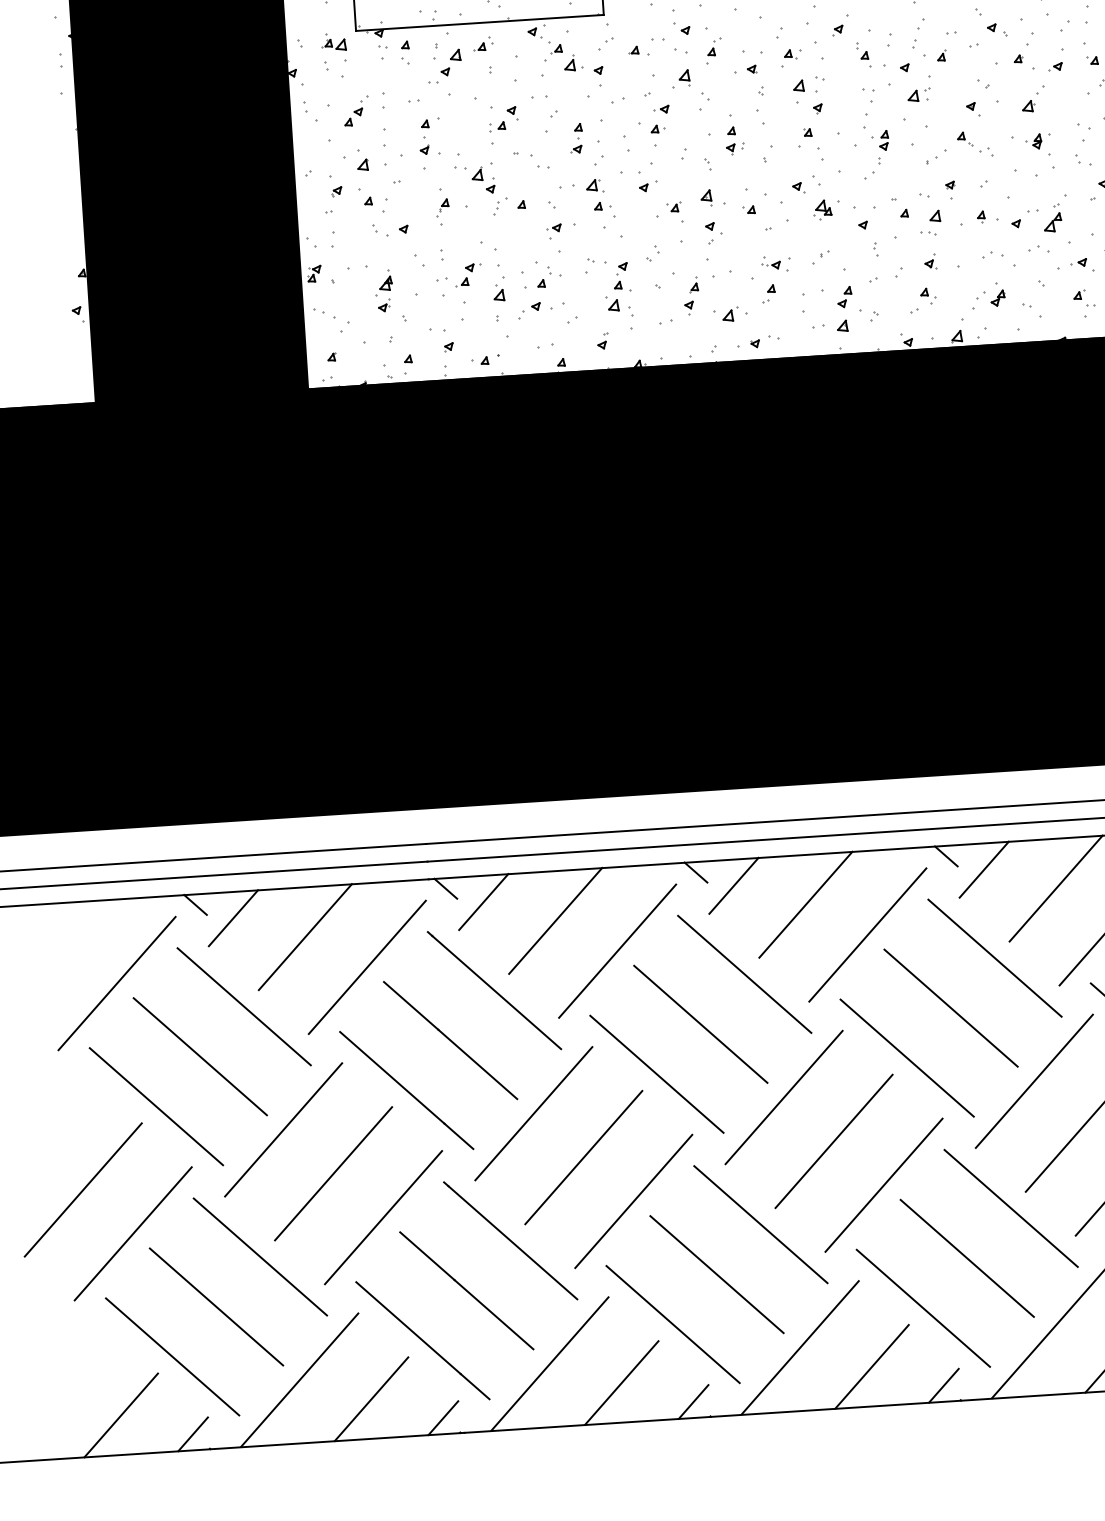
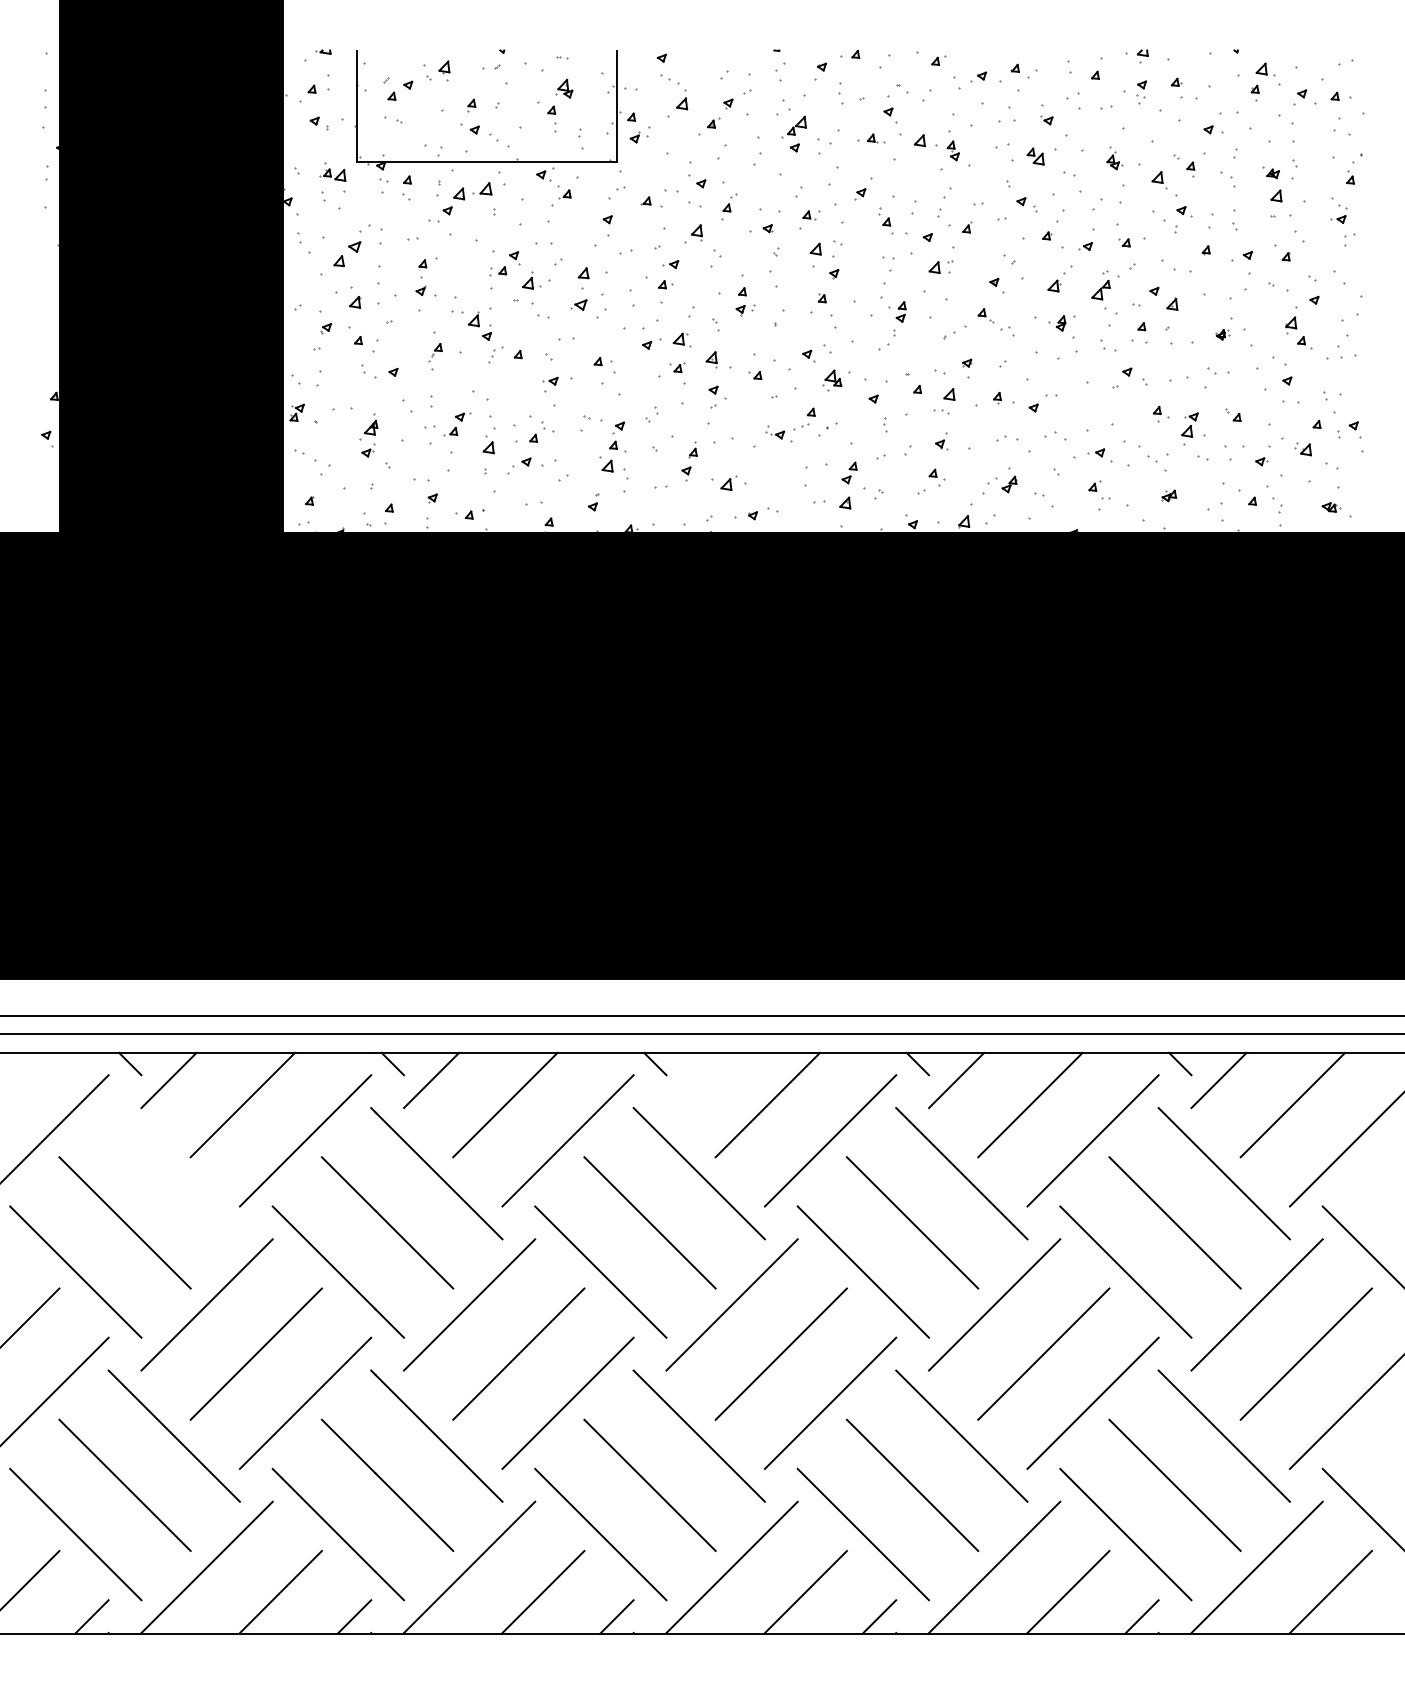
part: (483, 43) -> (489, 183), size x1.6
part: (572, 62) -> (531, 280), moved
part: (356, 110) -> (352, 245), size x1.4
part: (575, 137) -> (579, 288), size x1.4
part: (594, 185) -> (681, 339), moved
part: (1052, 218) -> (1100, 285), moved
part: (768, 293) -> (808, 417), moved
line: (733, 885) -> (693, 1080), removed
line: (243, 1006) -> (173, 1173), removed

